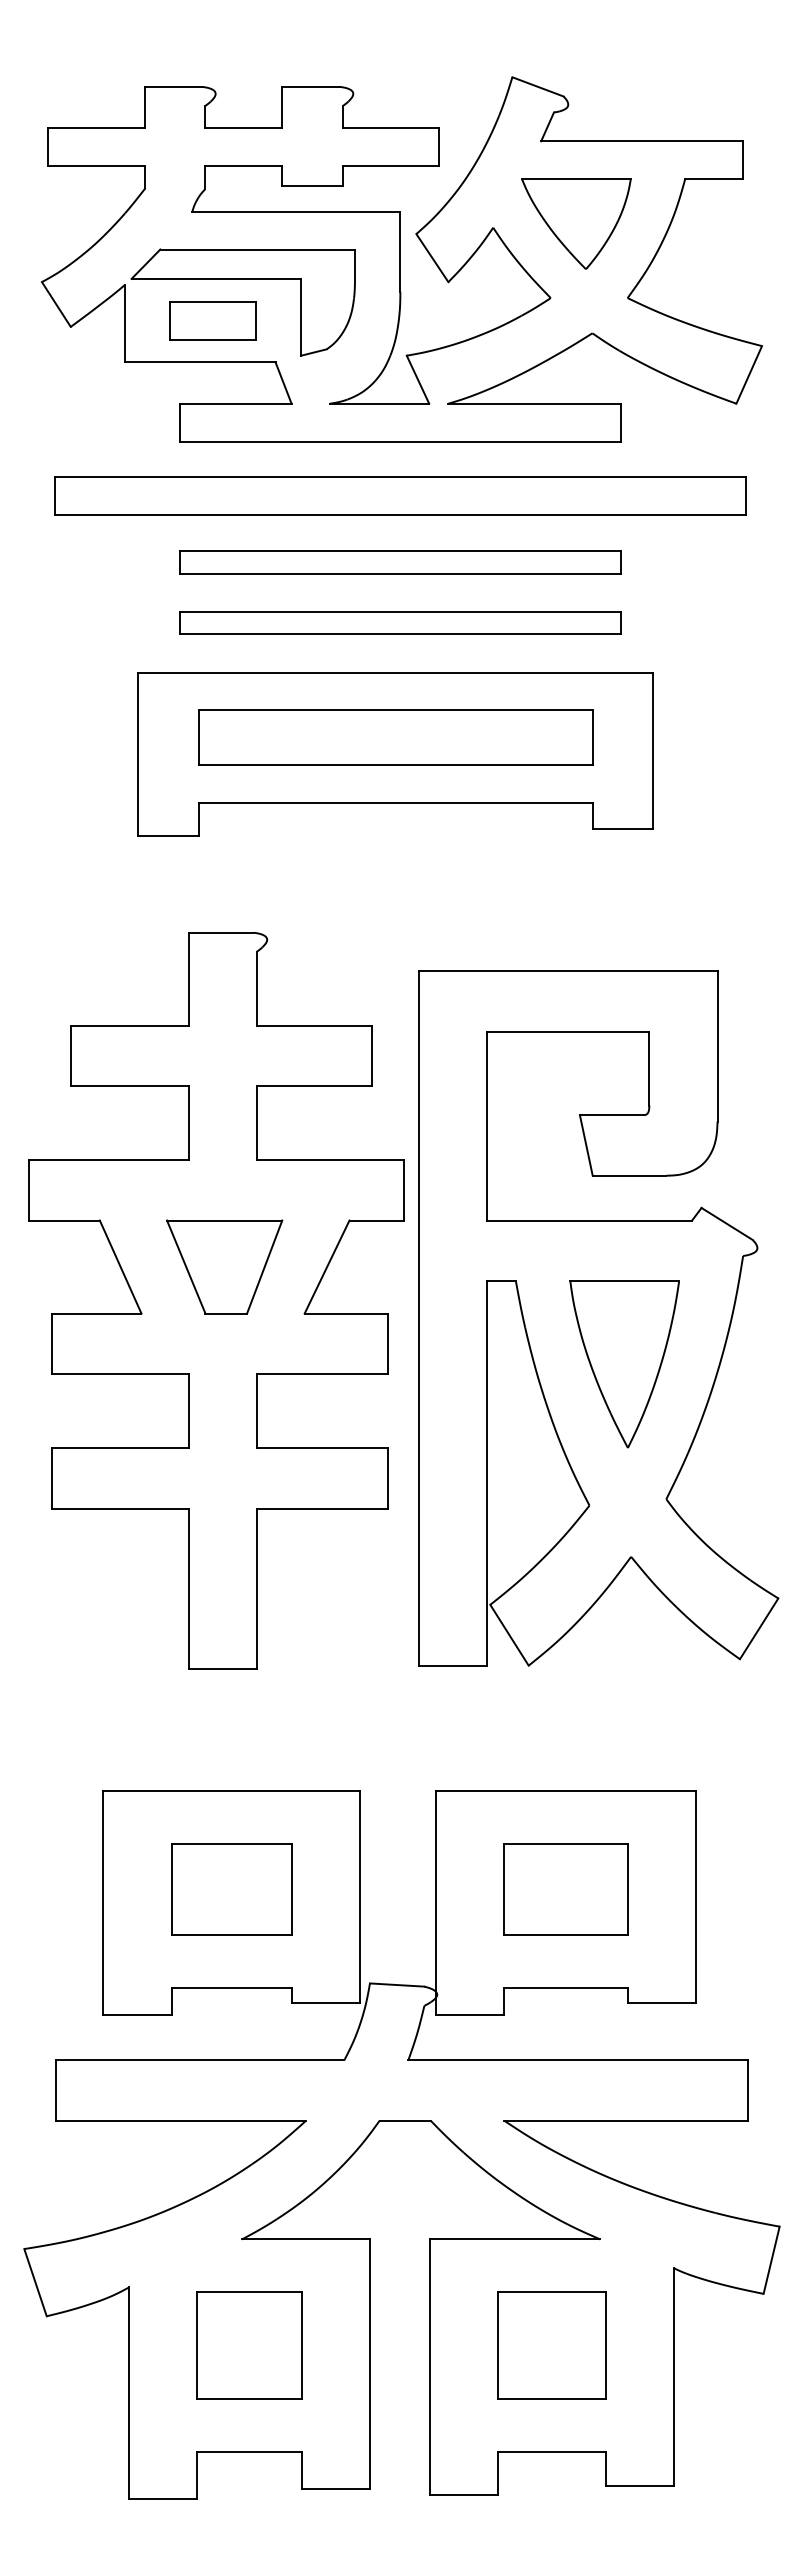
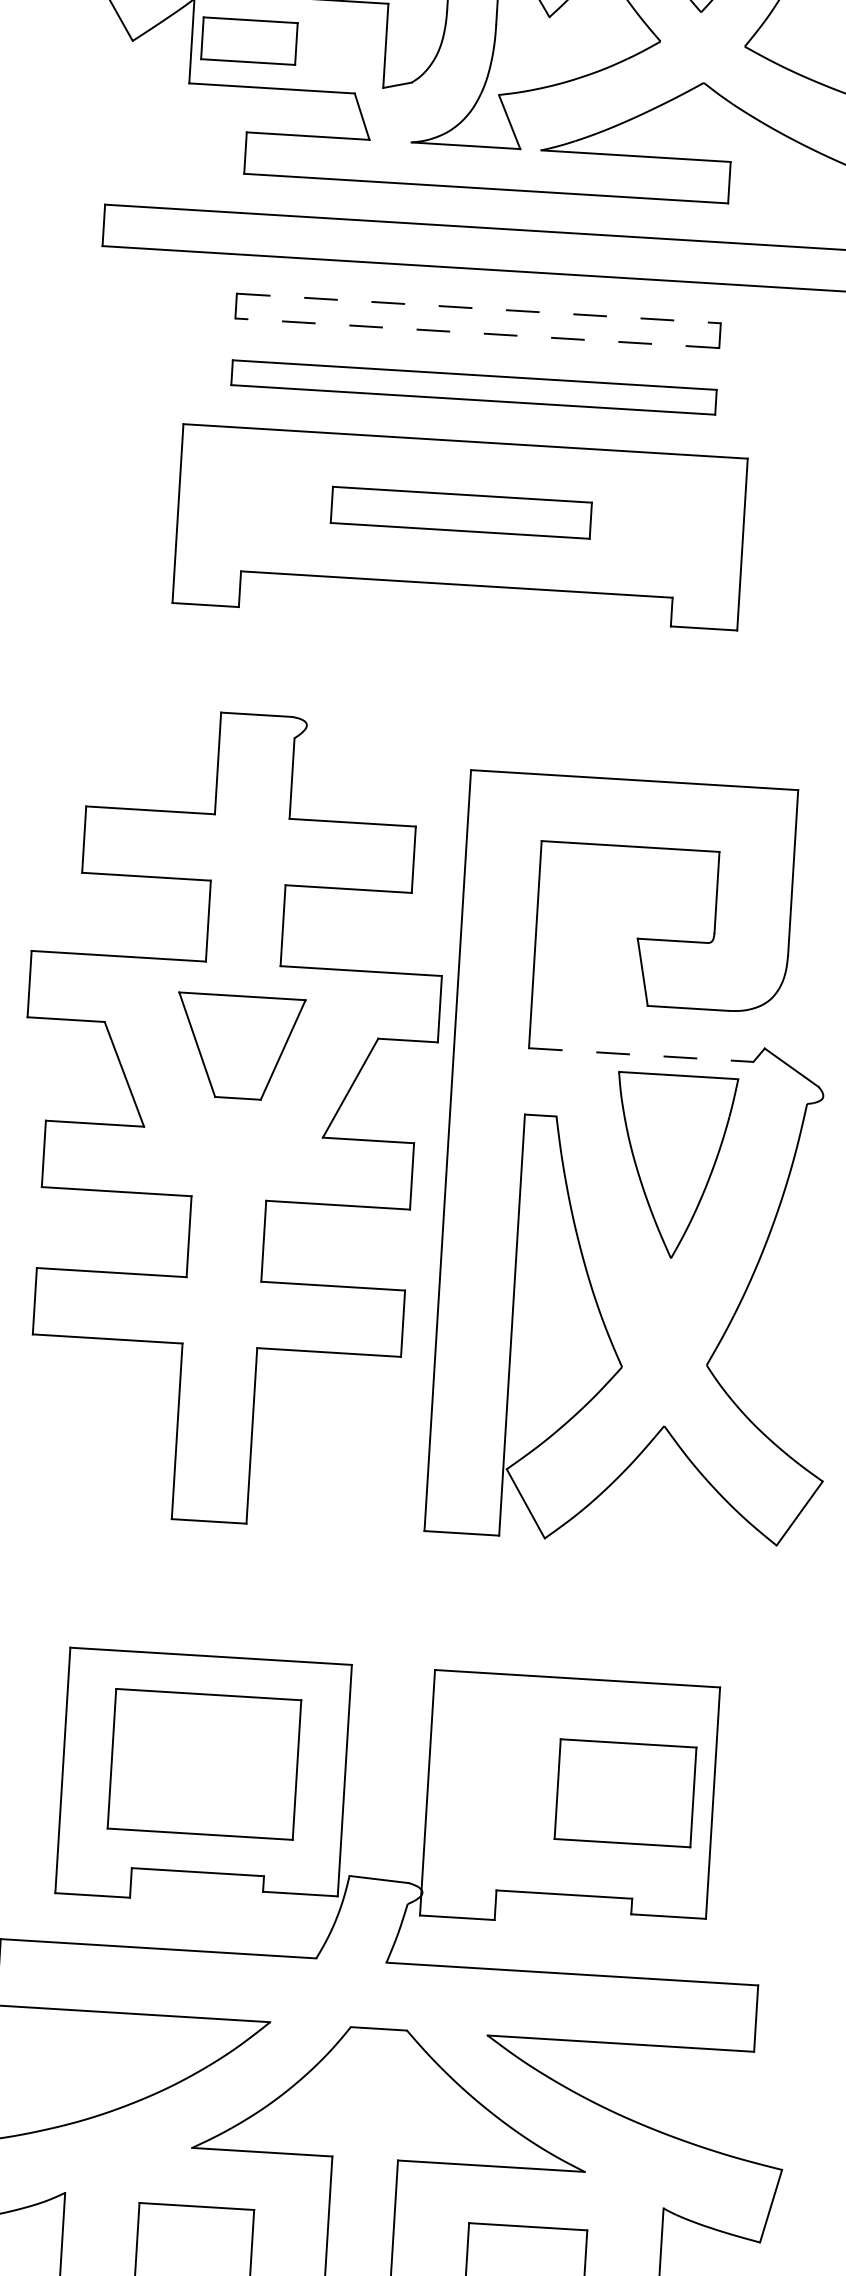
part: (212, 320) -> (249, 41), moved
line: (400, 550) -> (479, 308), solid -> dashed
line: (400, 573) -> (477, 333), solid -> dashed
part: (395, 737) -> (461, 512), size x0.6
line: (590, 1220) -> (642, 1054), solid -> dashed
part: (224, 1266) -> (239, 1046), moved
part: (624, 1364) -> (672, 1166), moved
part: (231, 1889) -> (204, 1763), size x1.4
part: (565, 1889) -> (624, 1792), moved

